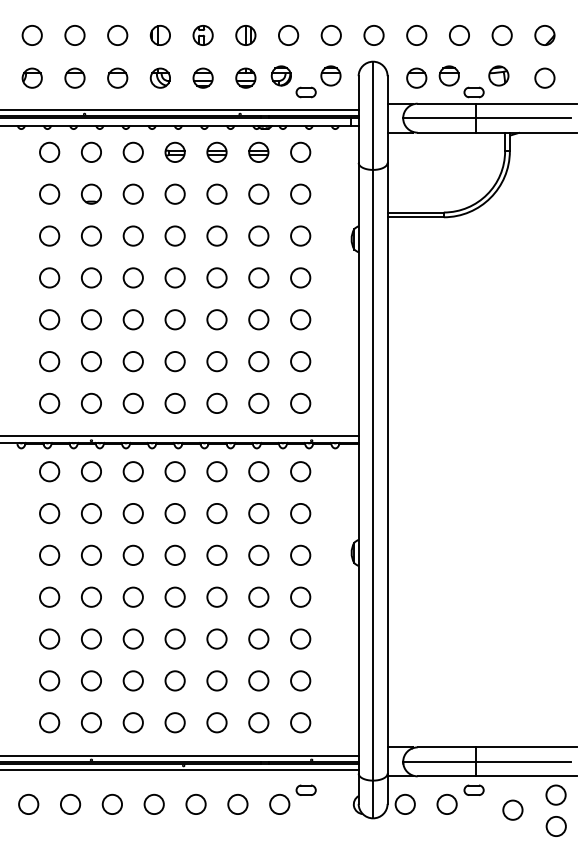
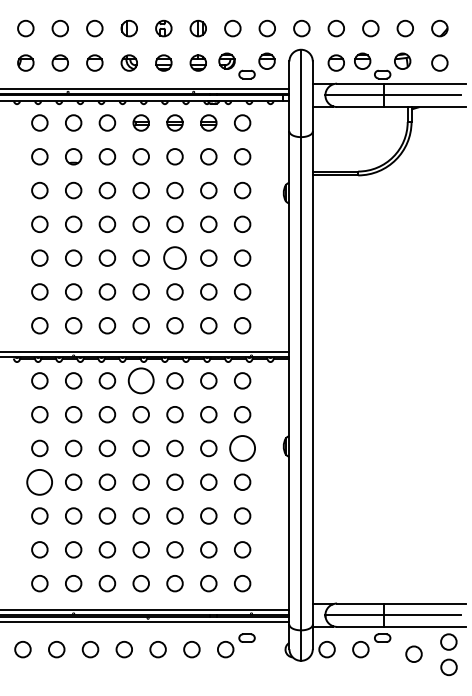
circle: (216, 319) -> (174, 257), size x1.4
circle: (174, 471) -> (140, 380), size x1.6
circle: (300, 555) -> (242, 448), size x1.6
circle: (49, 596) -> (39, 481), size x1.6

